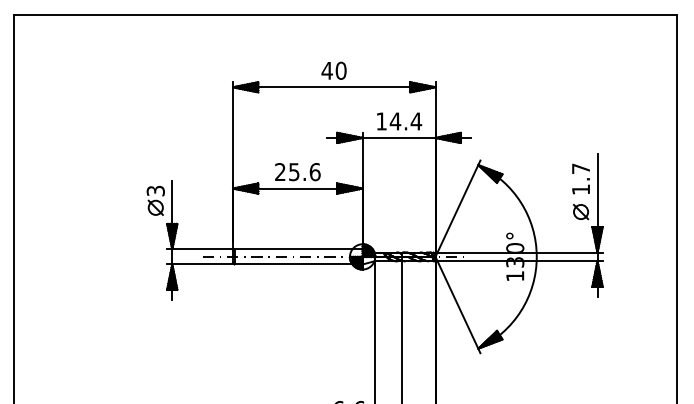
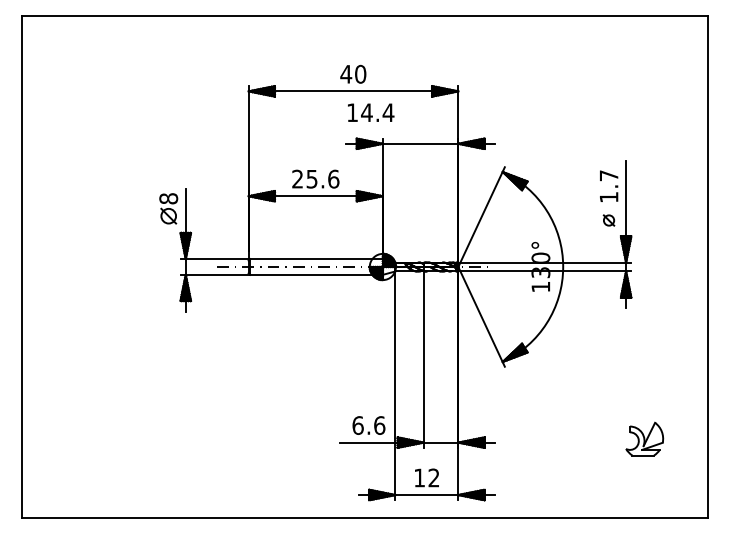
text: (399, 121) -> (371, 112), moved
text: (155, 190) -> (168, 198), 3 -> 8
part: (580, 212) -> (608, 220), size x0.7

